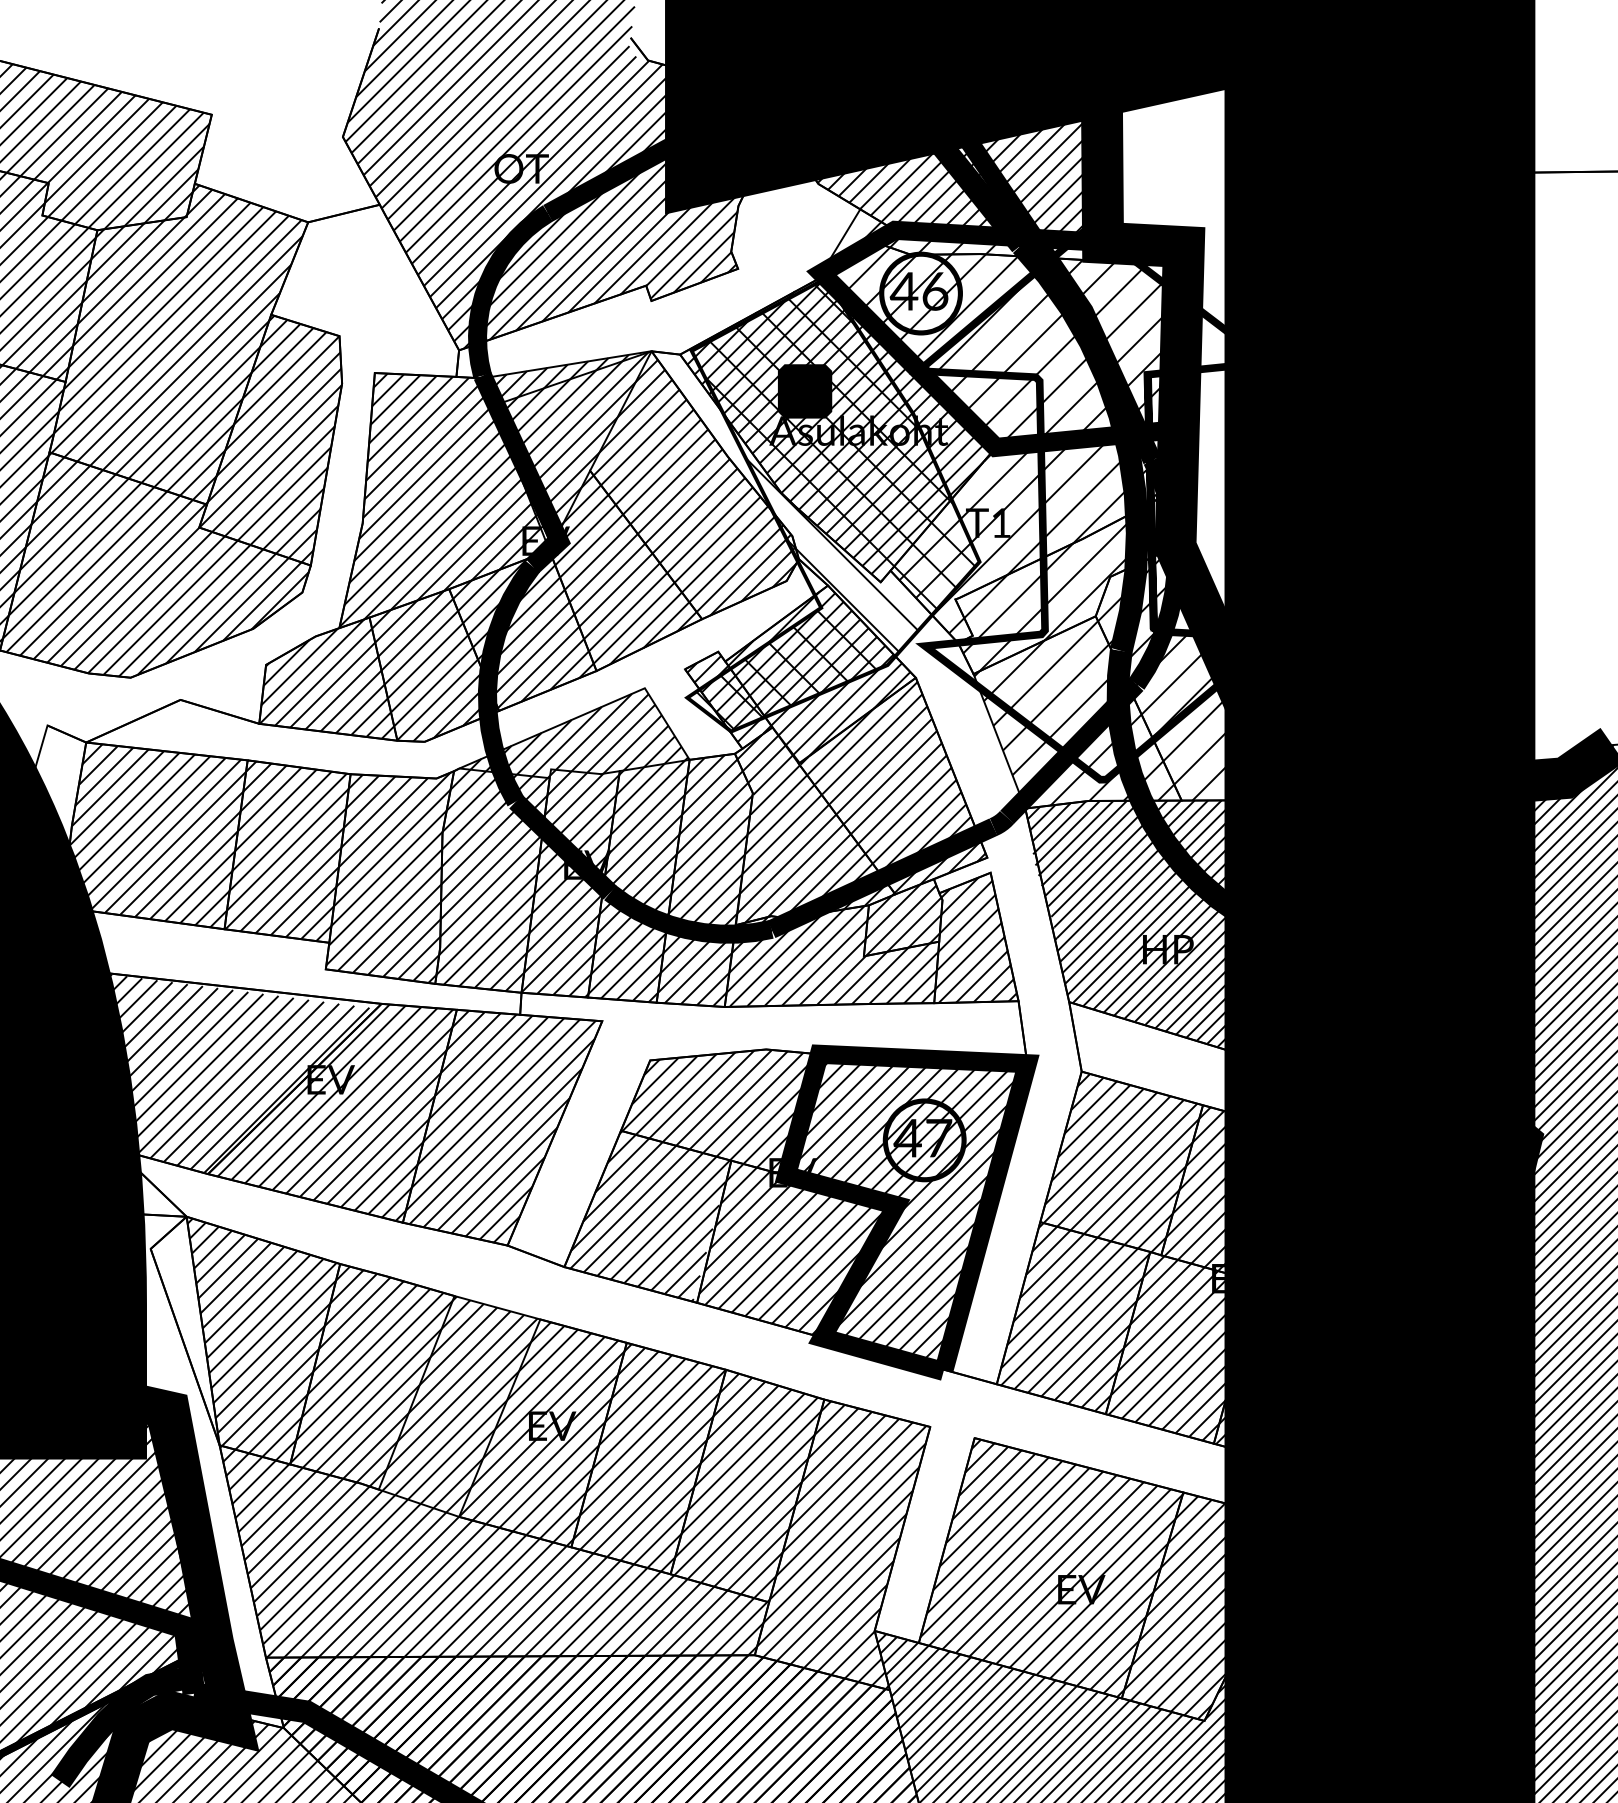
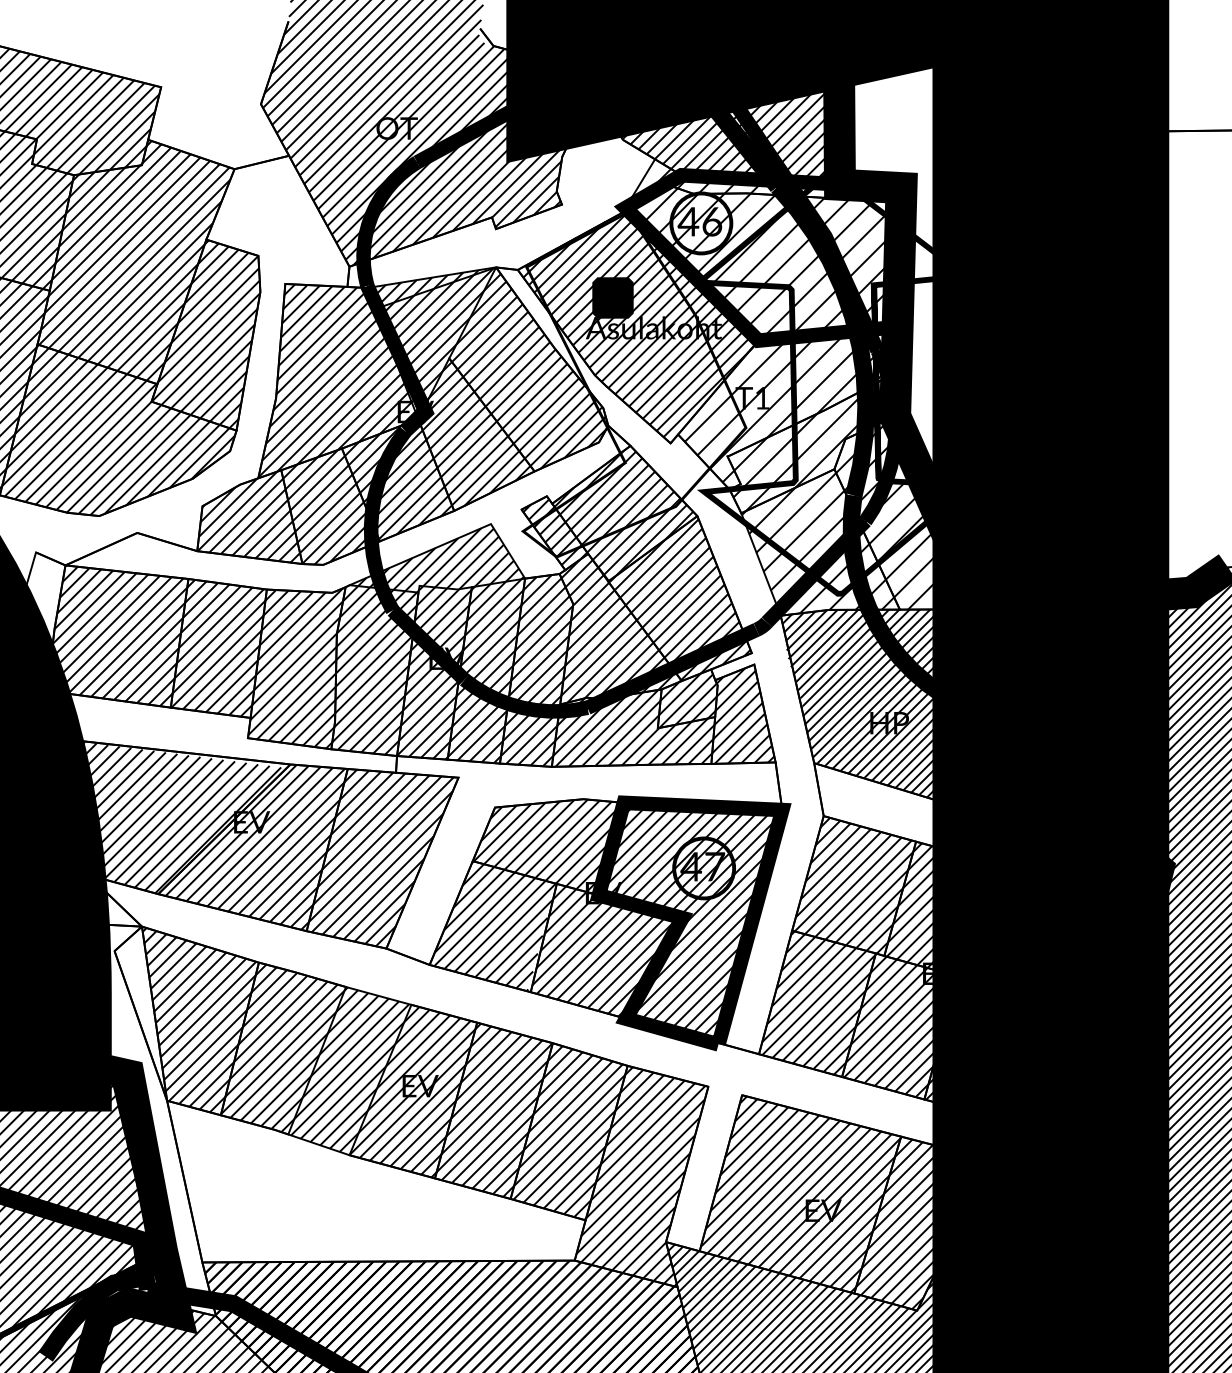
hatch: (835, 506) -> (636, 385), removed
hatch: (493, 1551) -> (375, 1181), removed

